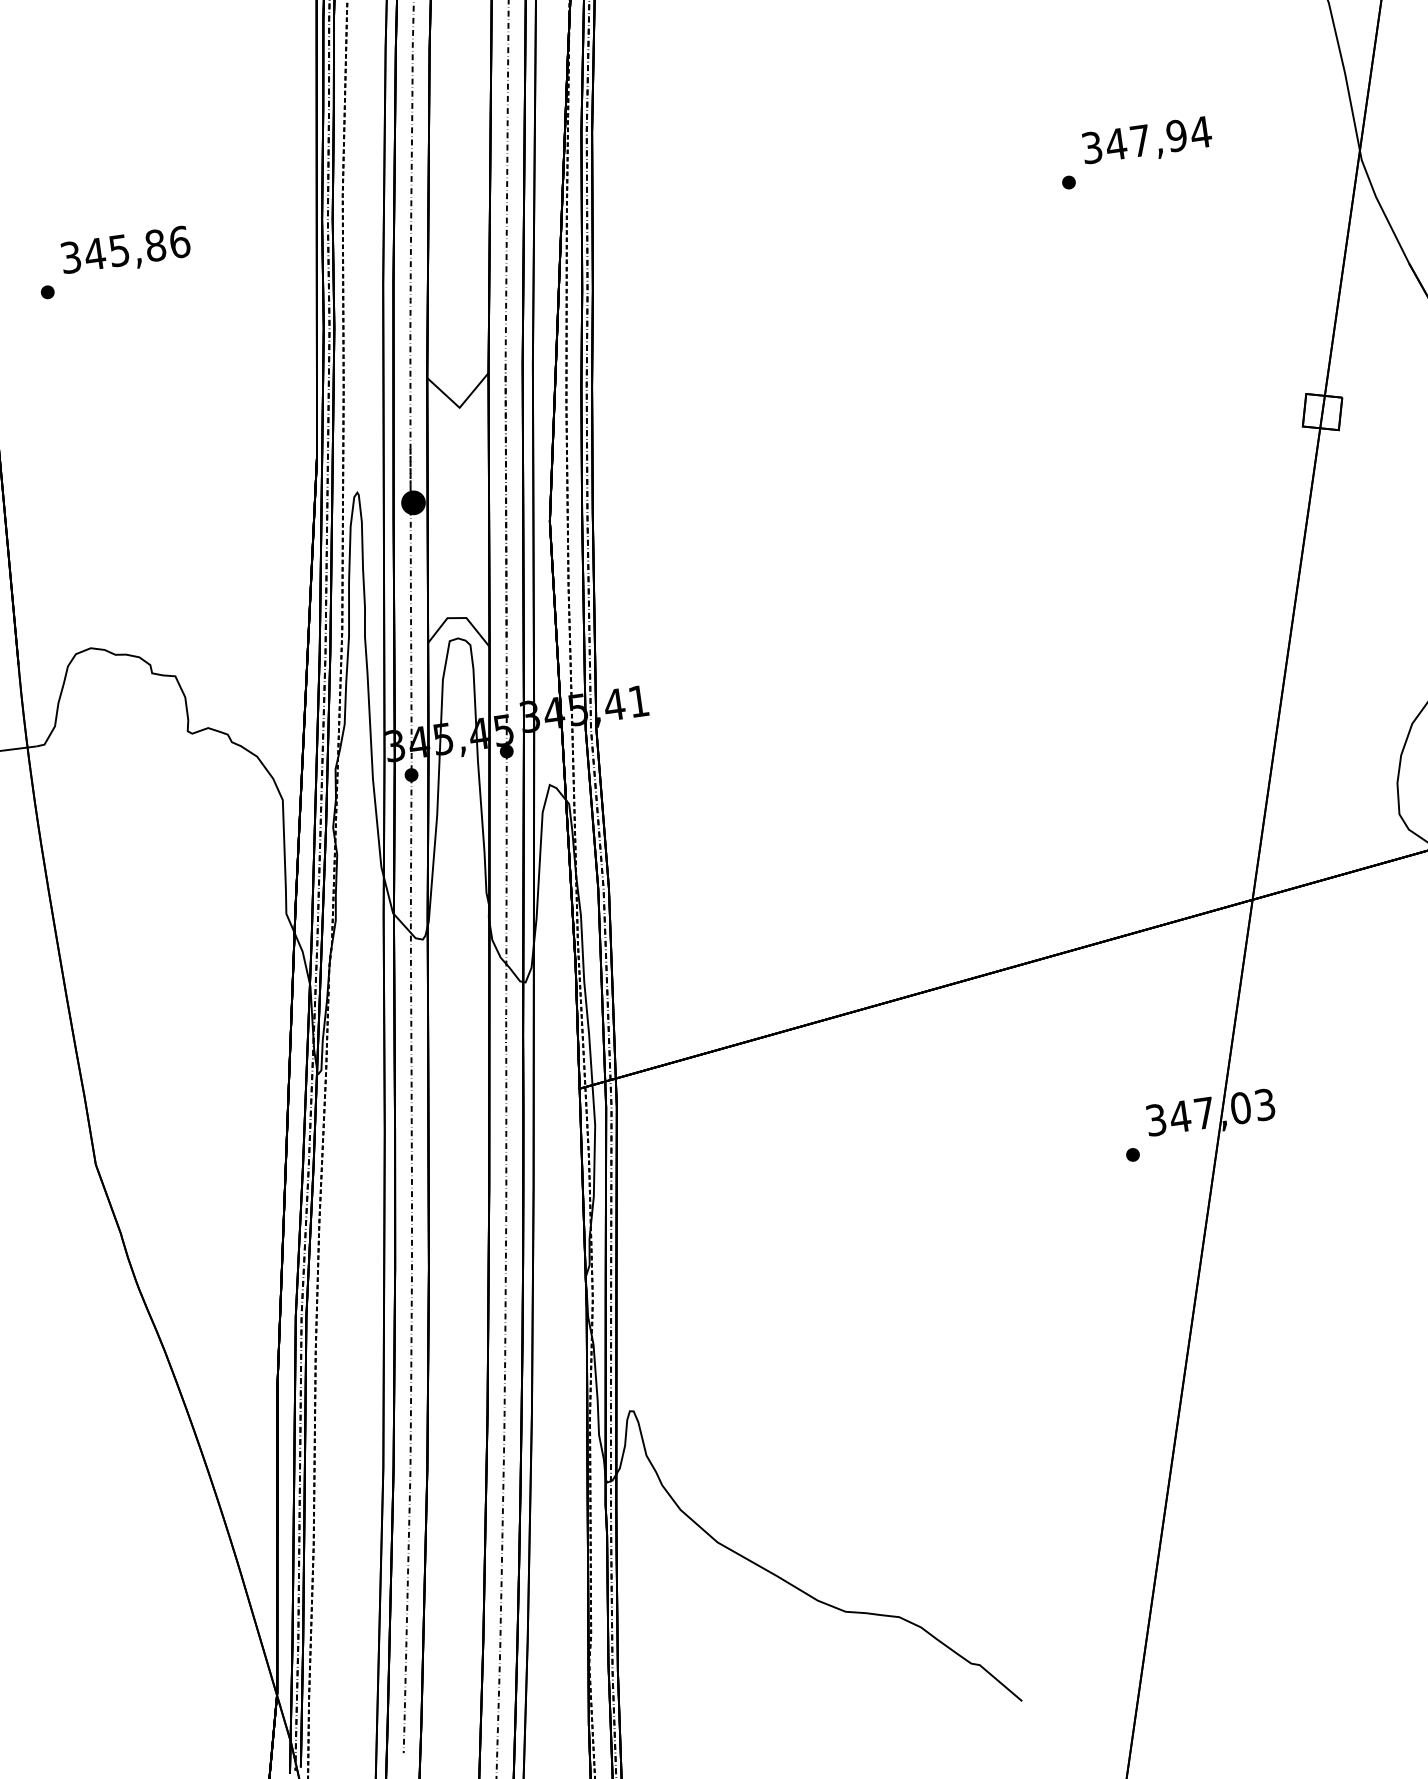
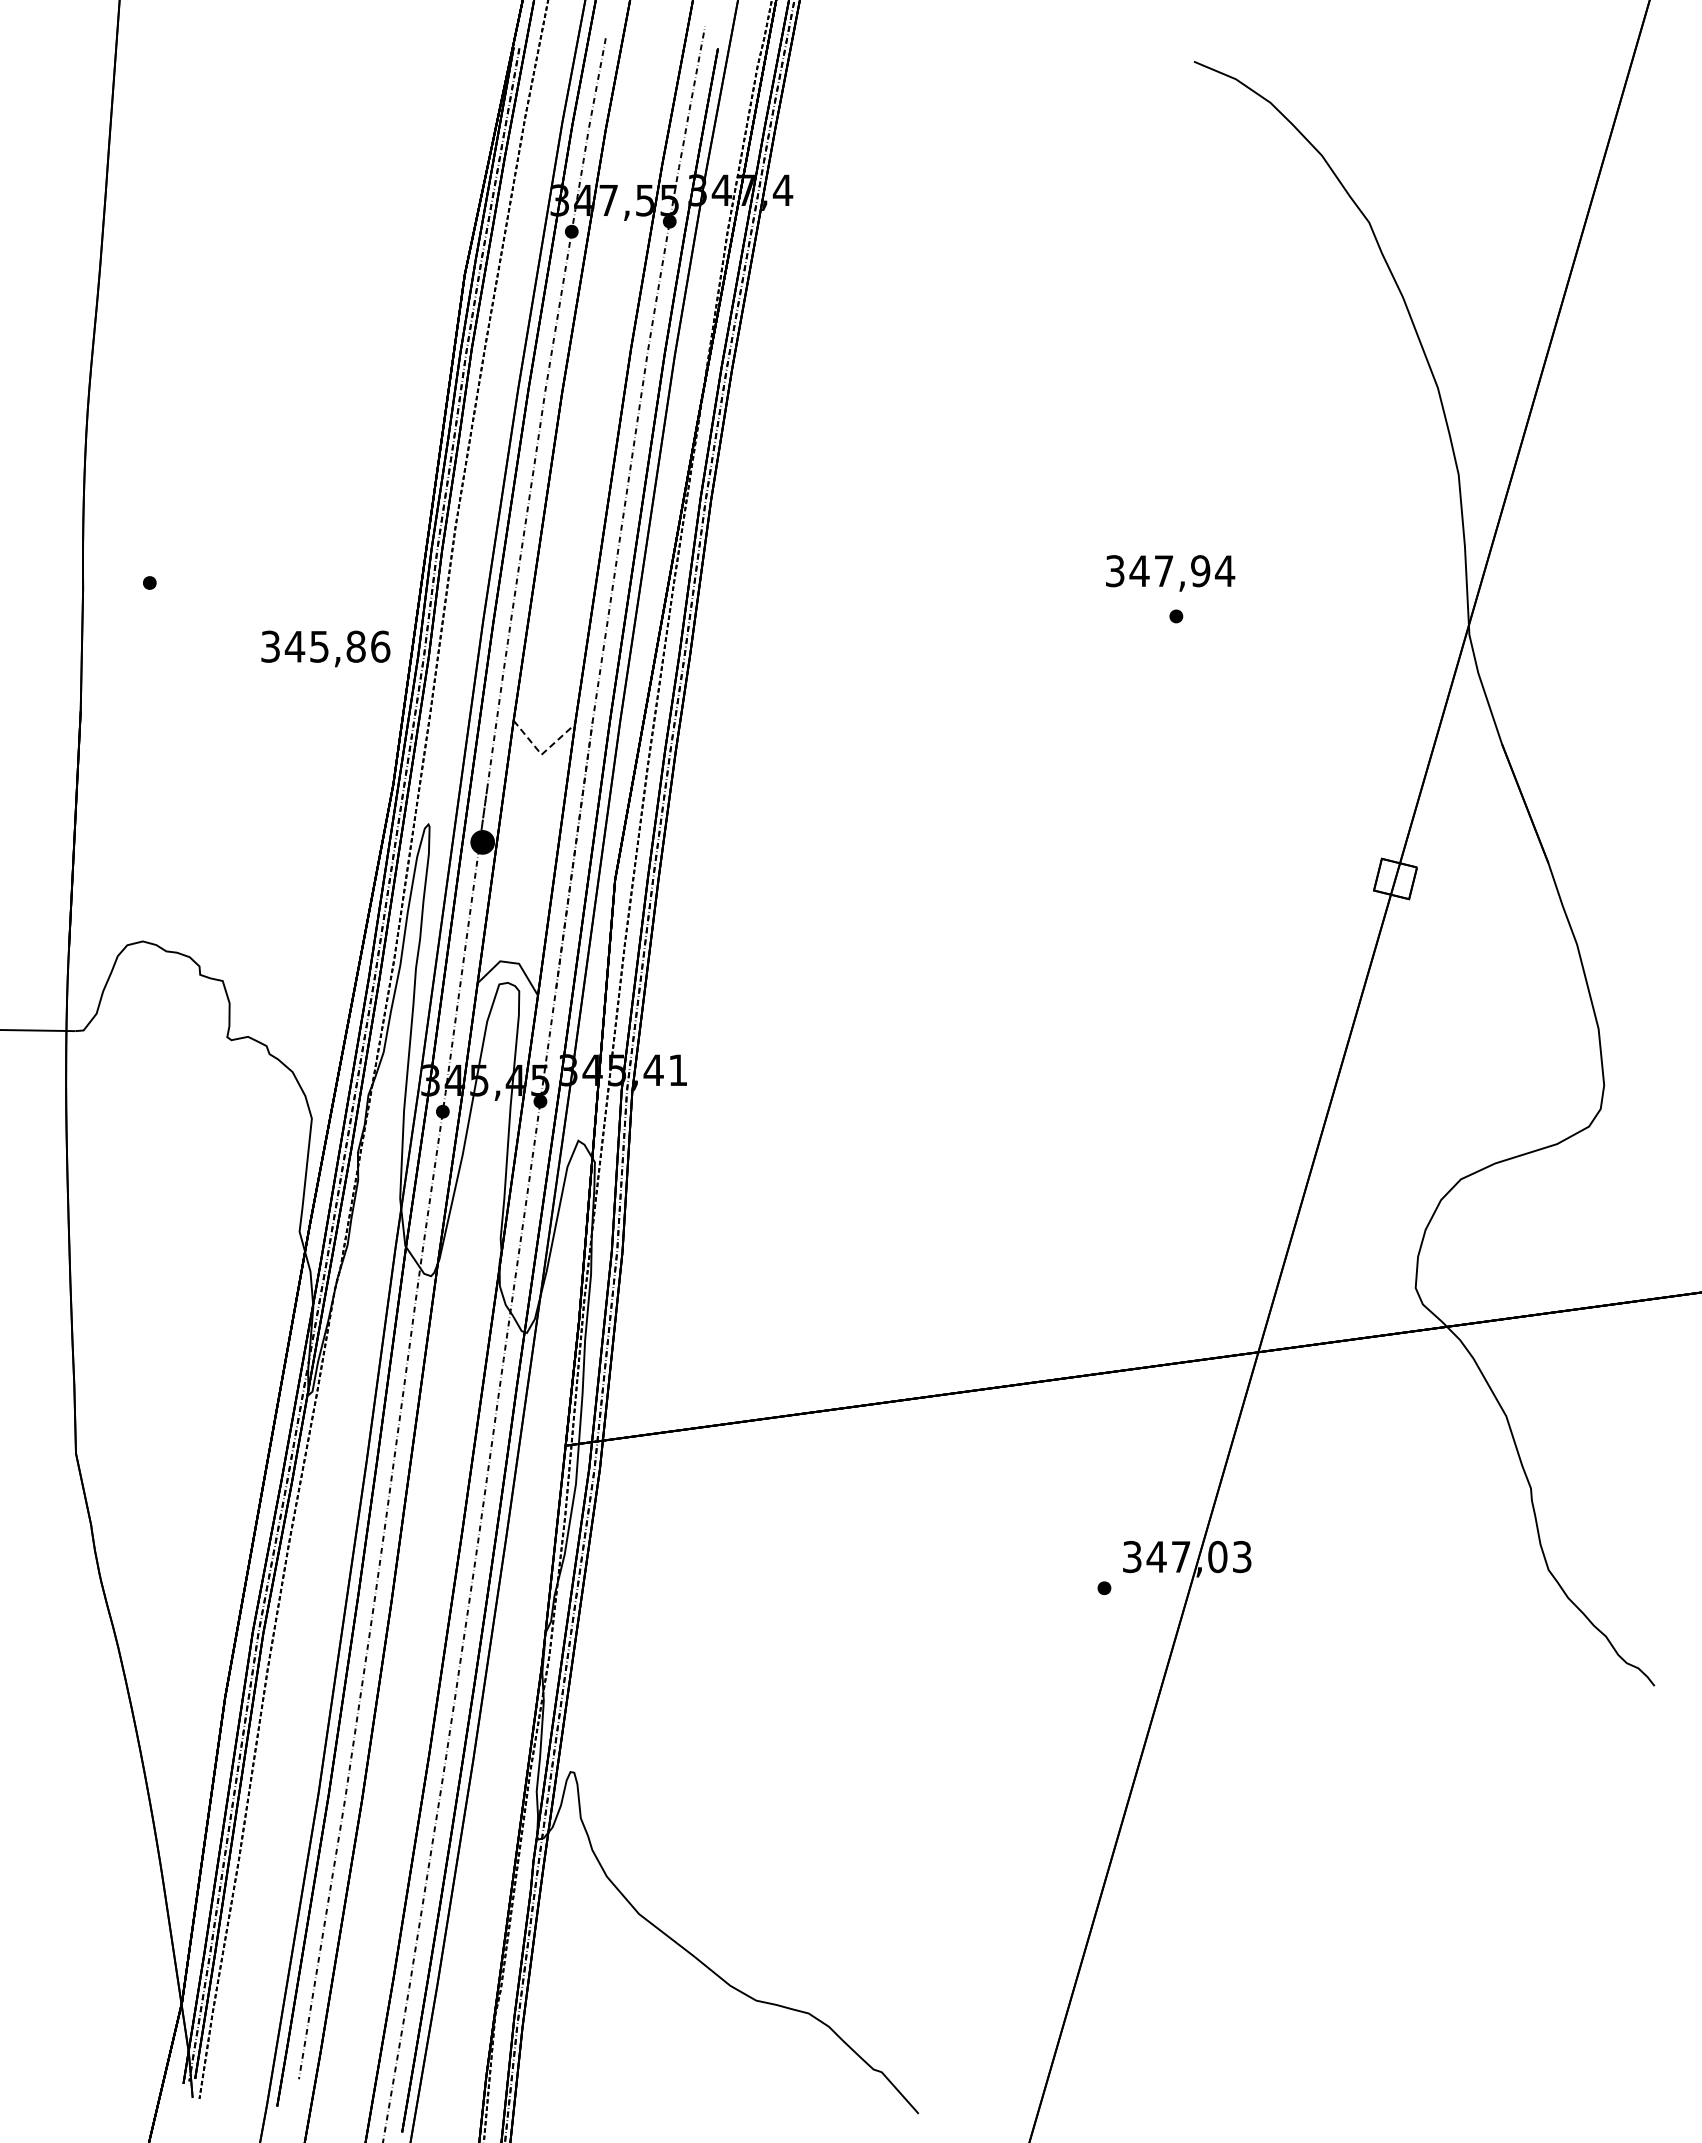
text: (1147, 142) -> (1170, 573), moved
text: (125, 251) -> (325, 648), moved
line: (459, 407) -> (541, 754), solid -> dashed

